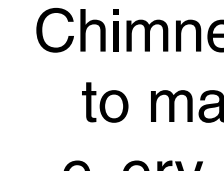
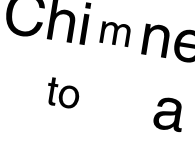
part: (147, 35) -> (115, 33), size x0.7
part: (105, 102) -> (63, 93), size x0.7
fill: (171, 106) -> (128, 107), removed

